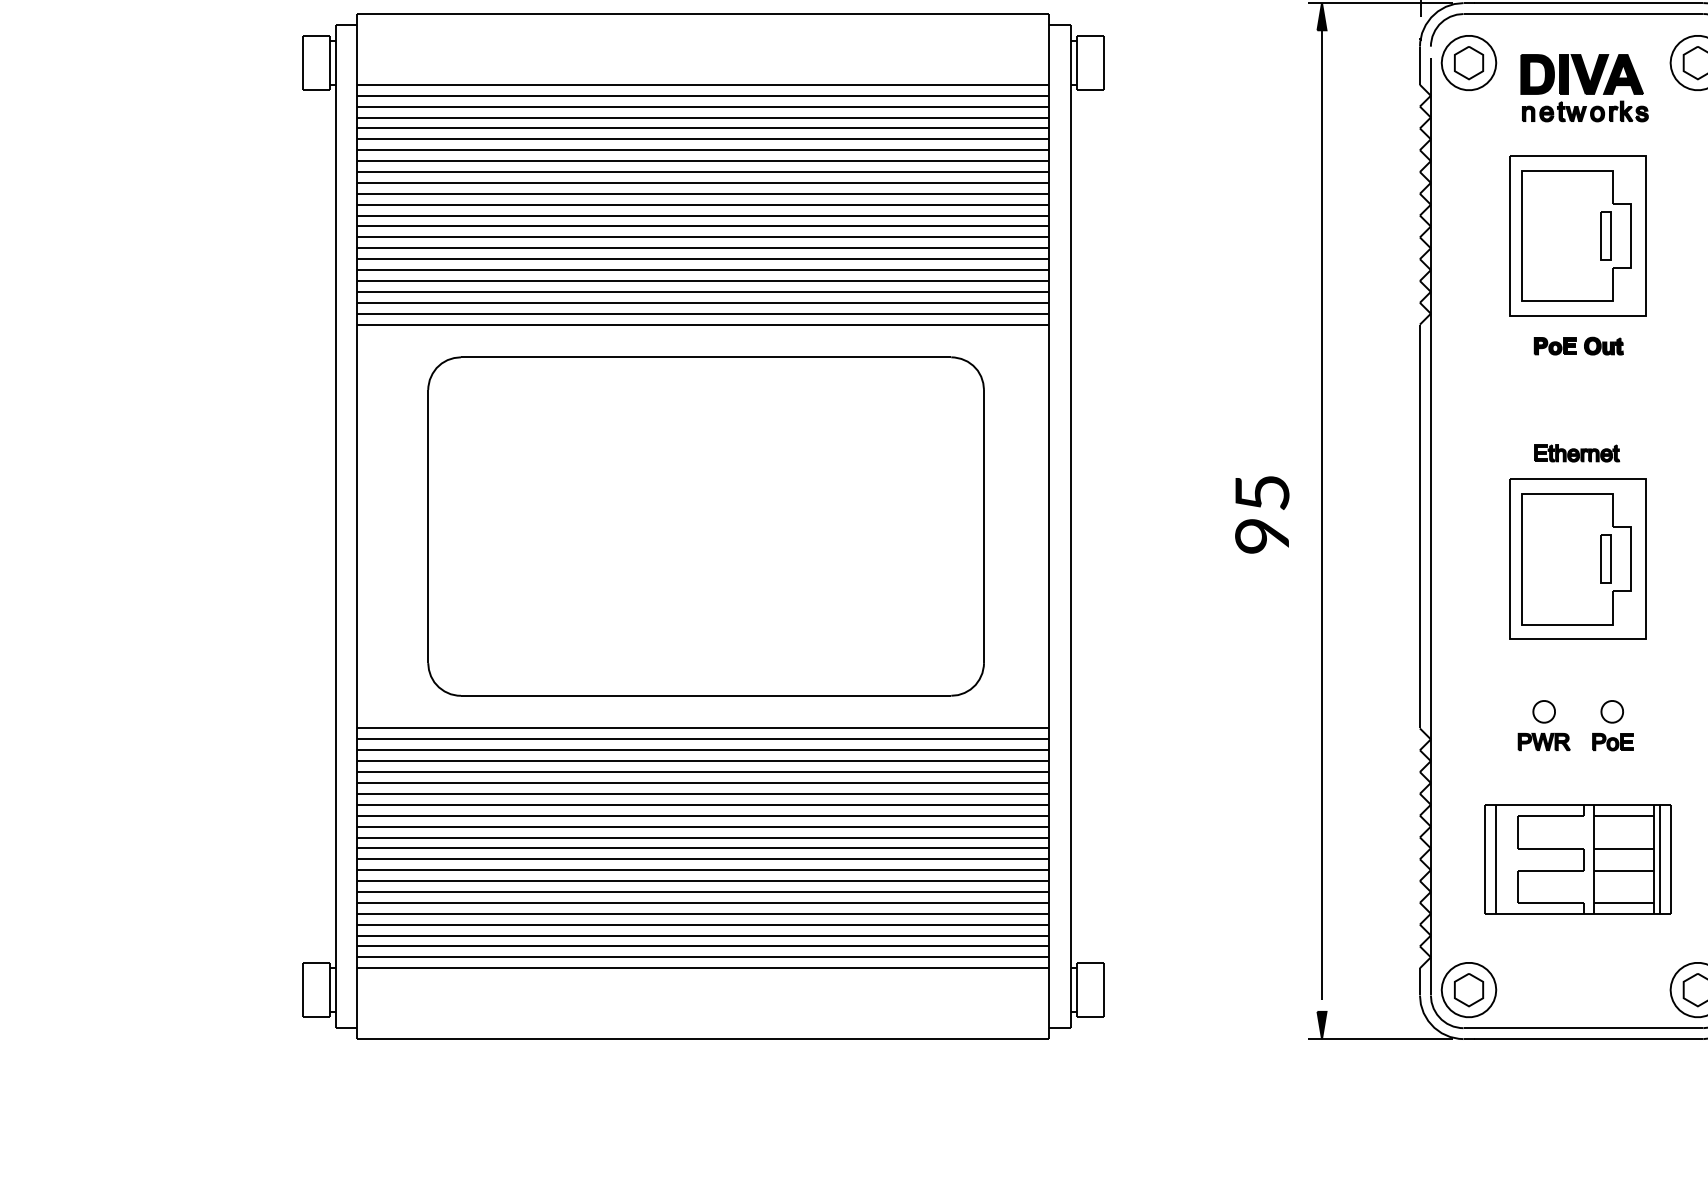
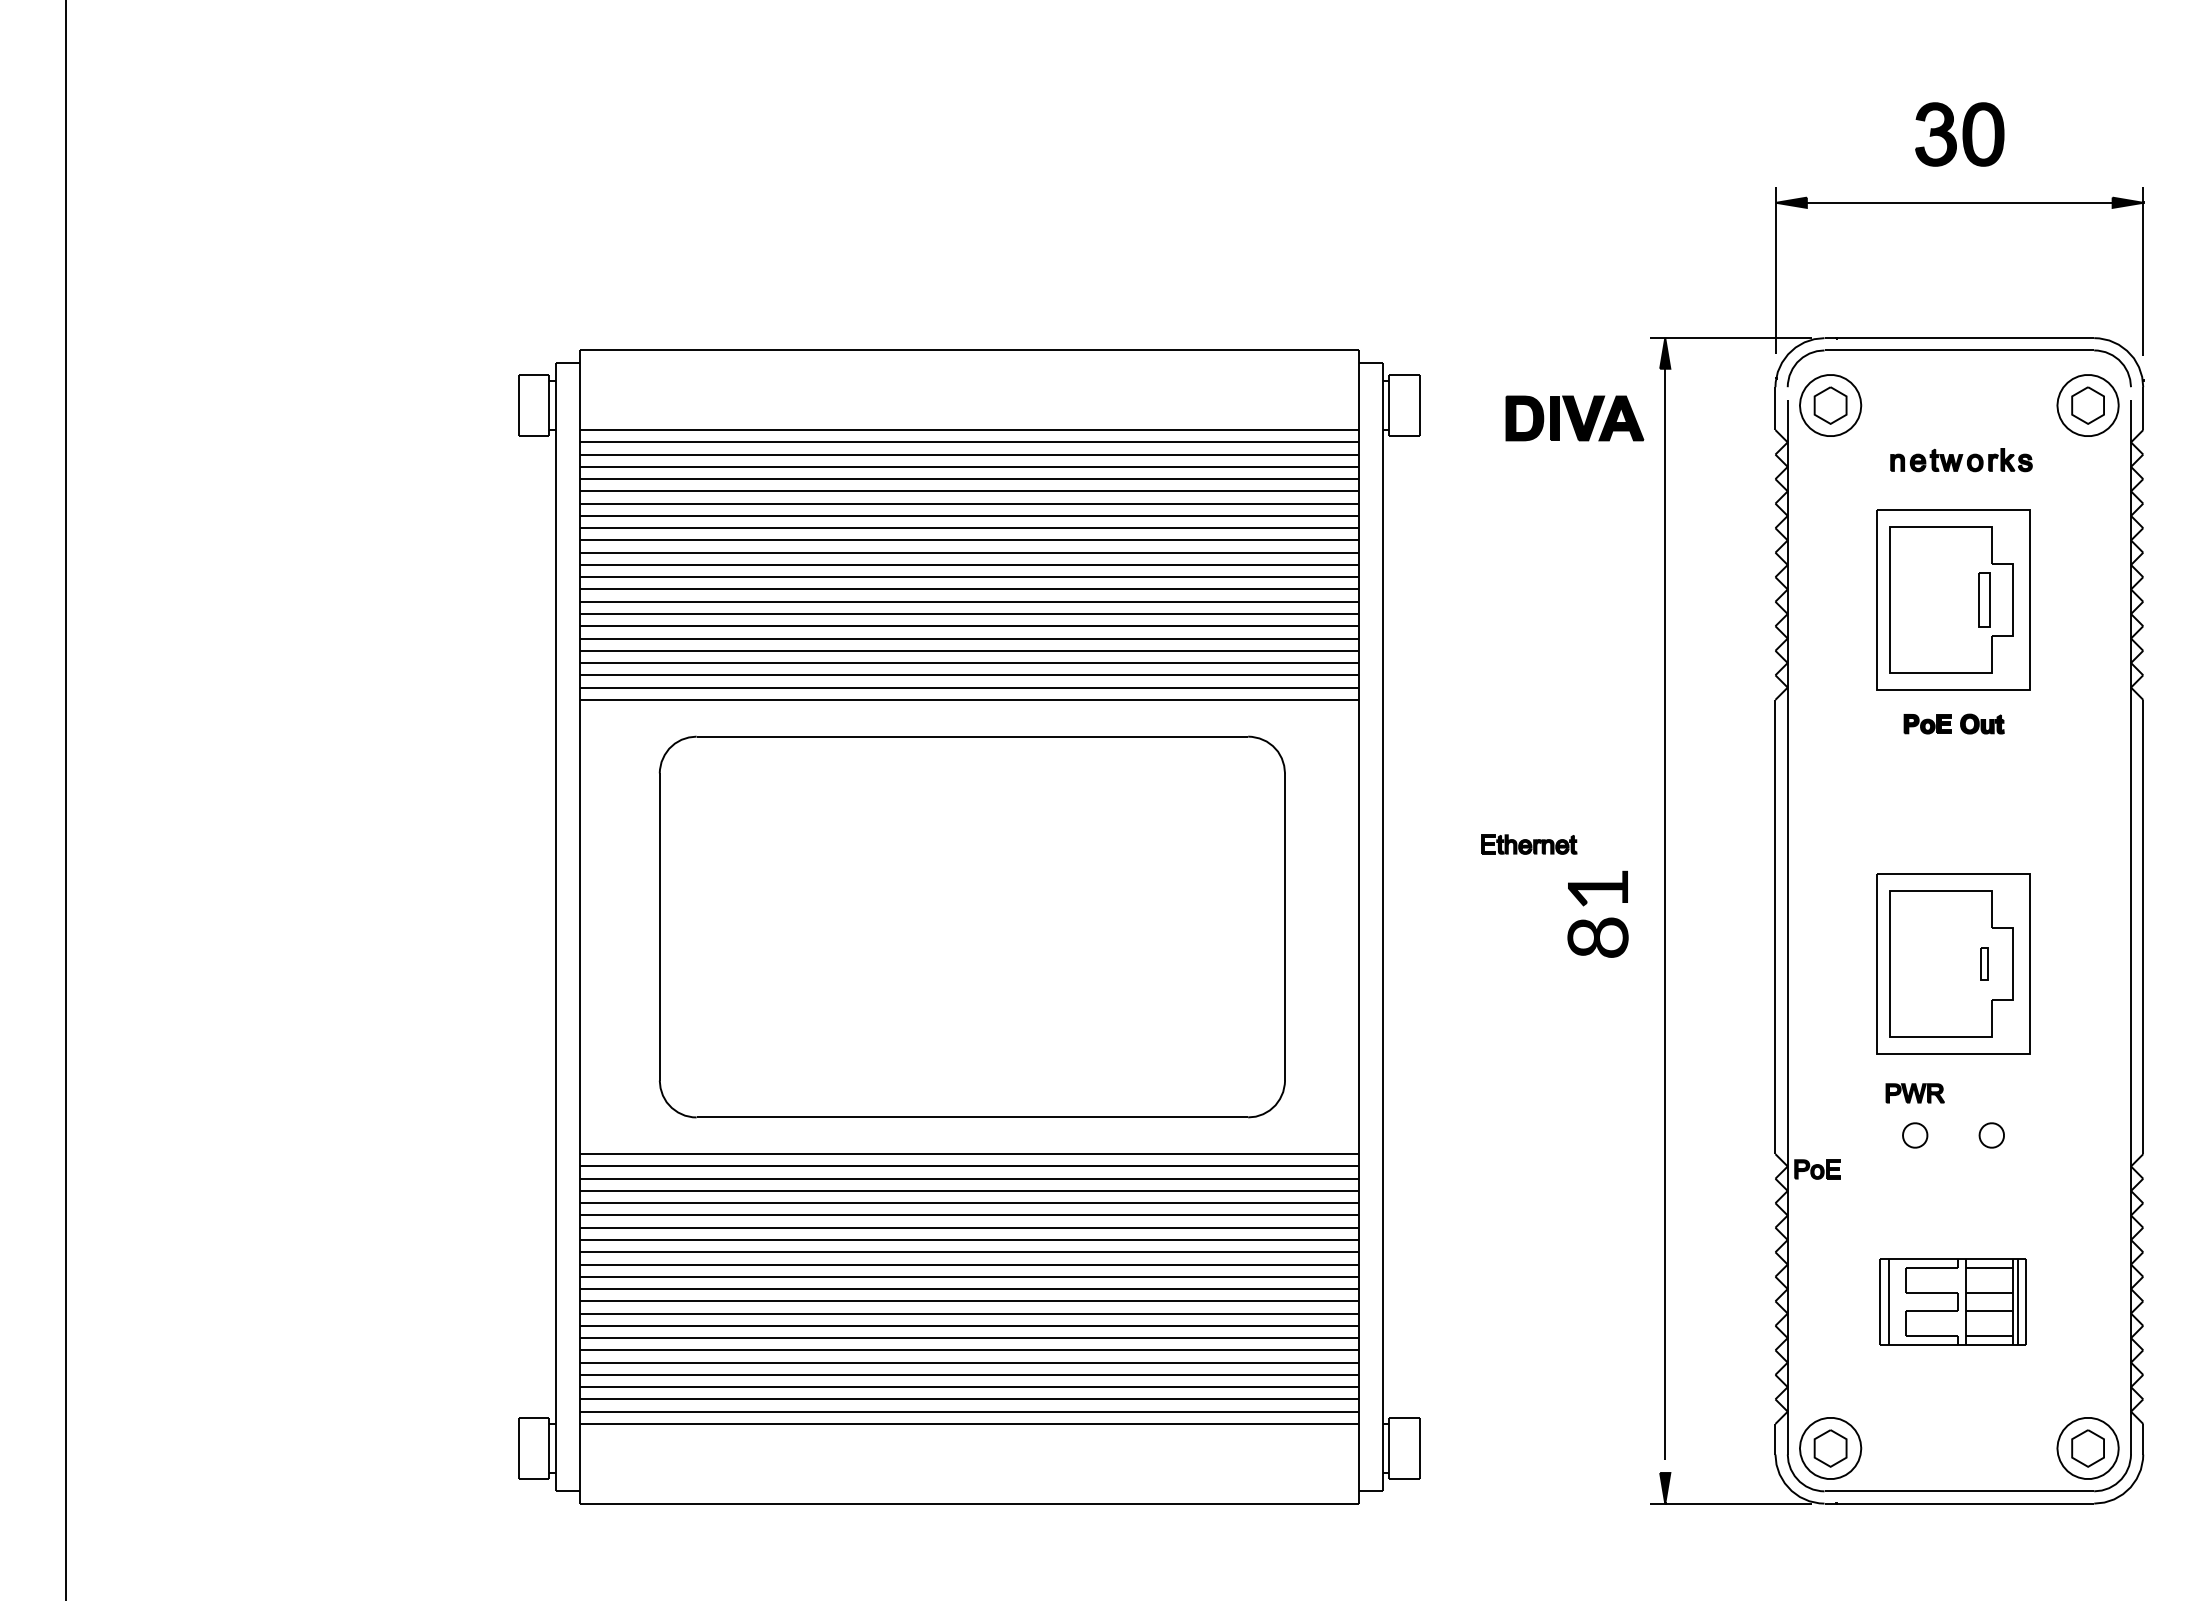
part: (1581, 74) -> (1574, 418), moved
part: (1577, 453) -> (1529, 844), moved
text: (1262, 514) -> (1598, 913), 95 -> 81
part: (1605, 558) -> (1984, 963), size x0.6
part: (1543, 742) -> (1914, 1093), moved
part: (1612, 742) -> (1817, 1169), moved
part: (1578, 859) -> (1953, 1301), size x0.7

